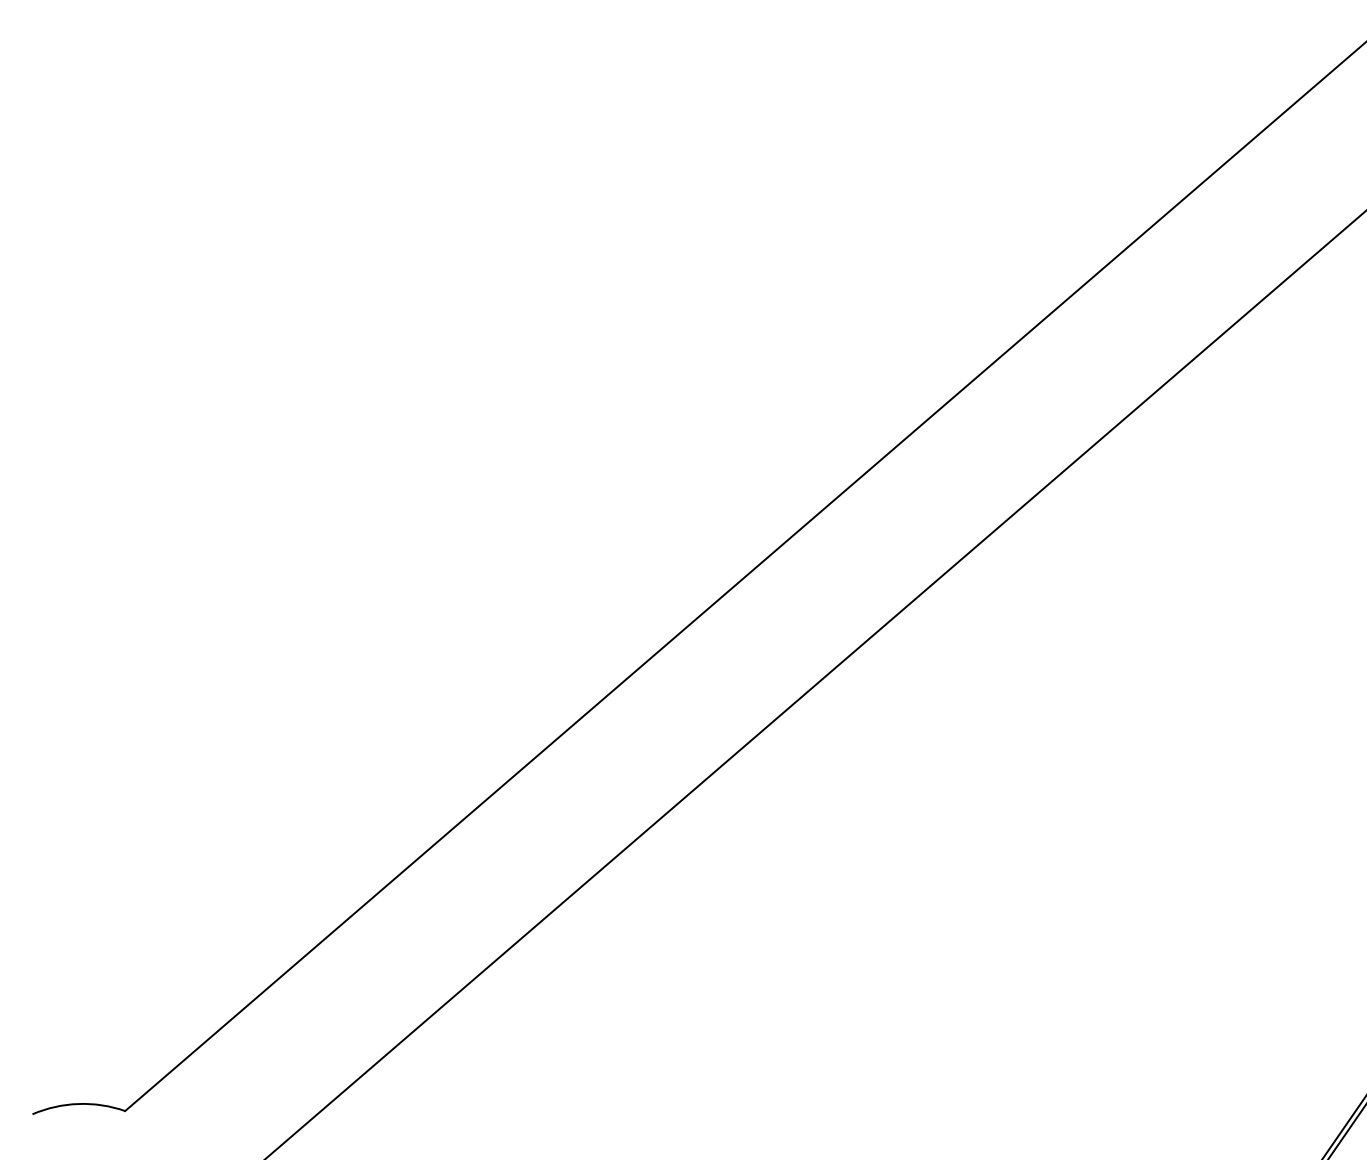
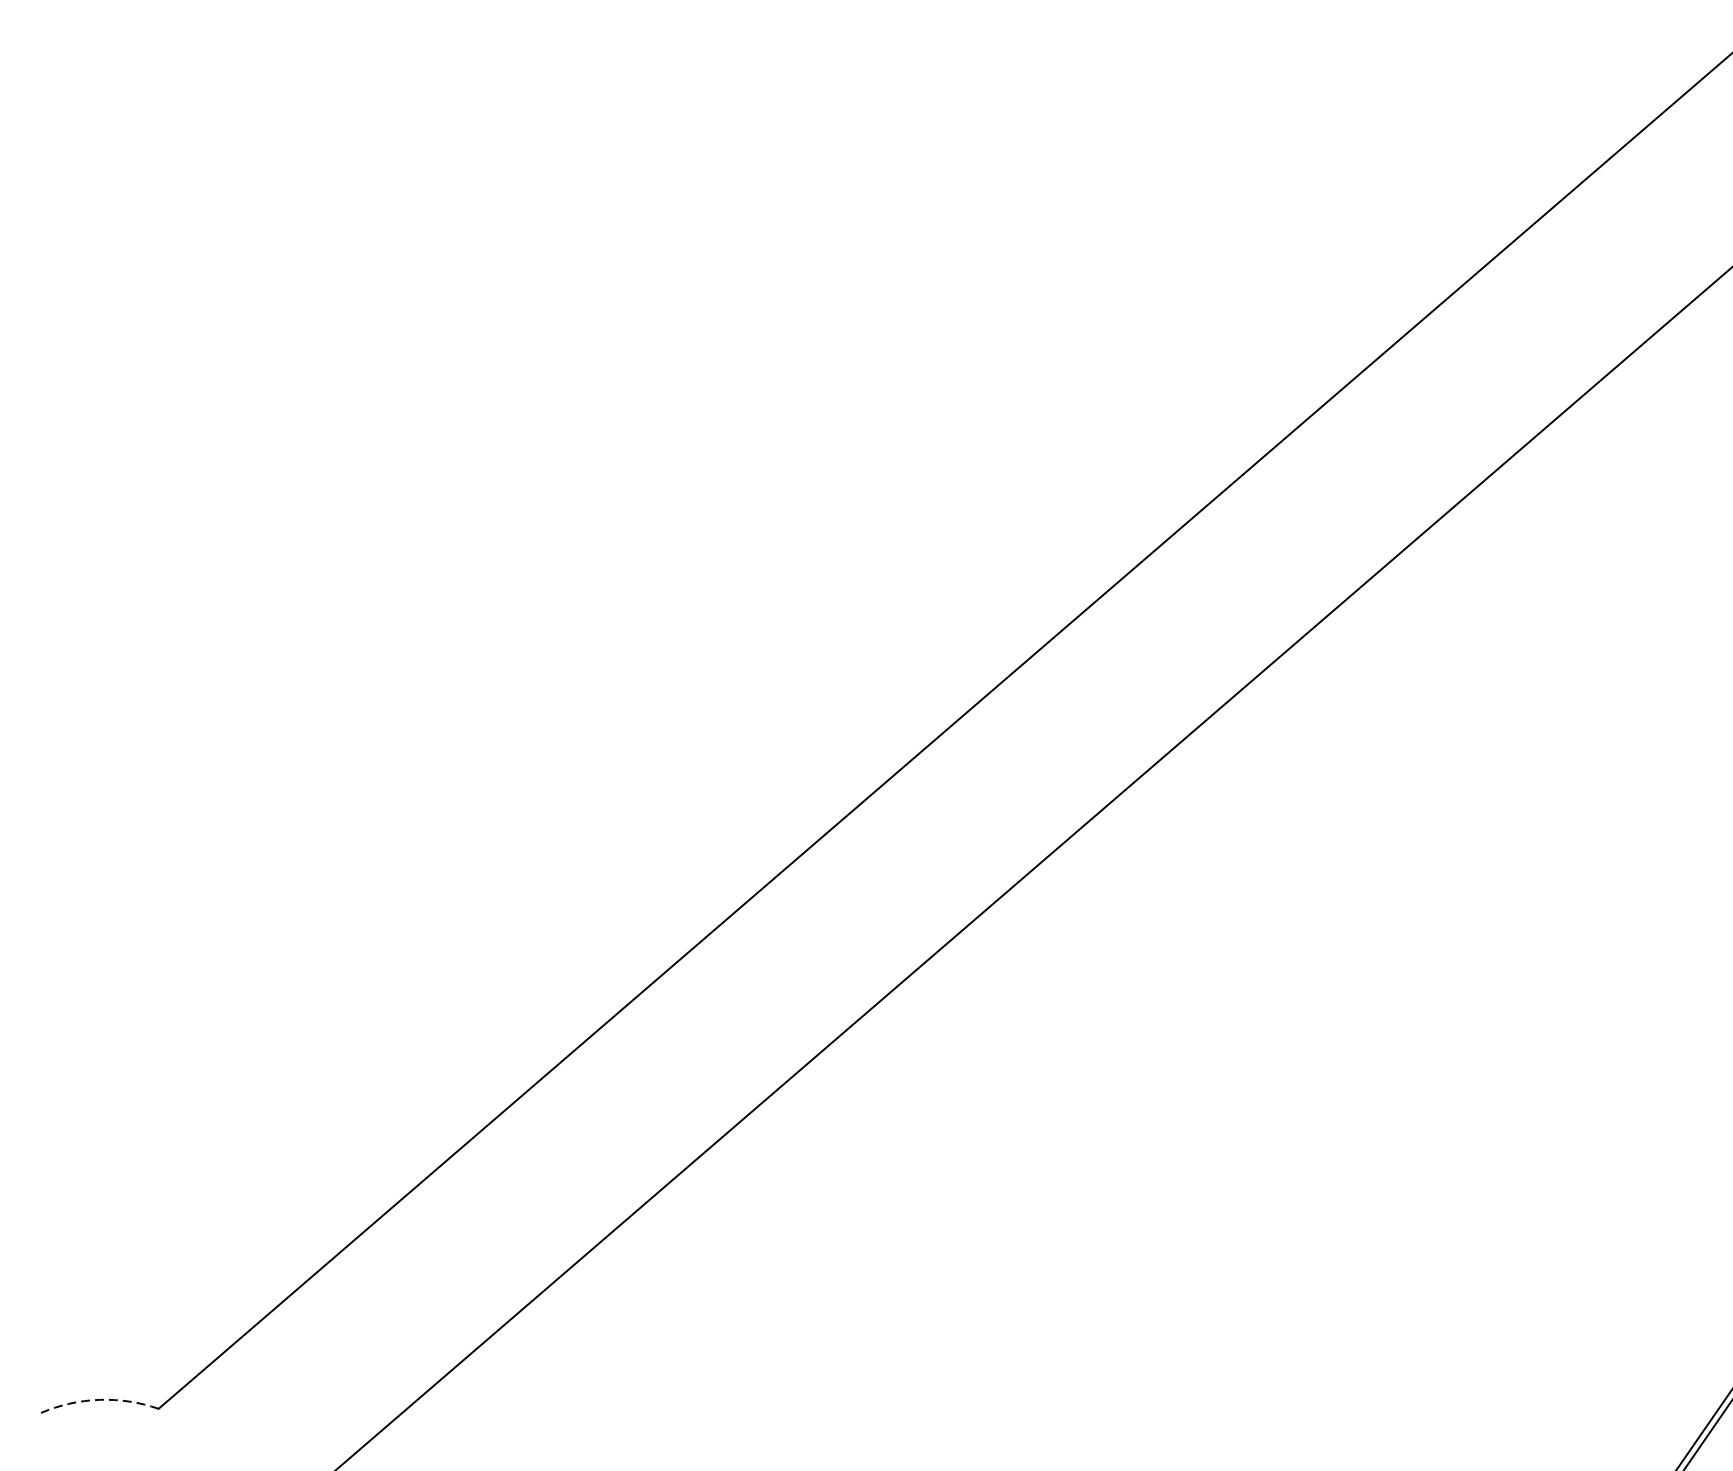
arc: (78, 1103) -> (99, 1399), solid -> dashed

